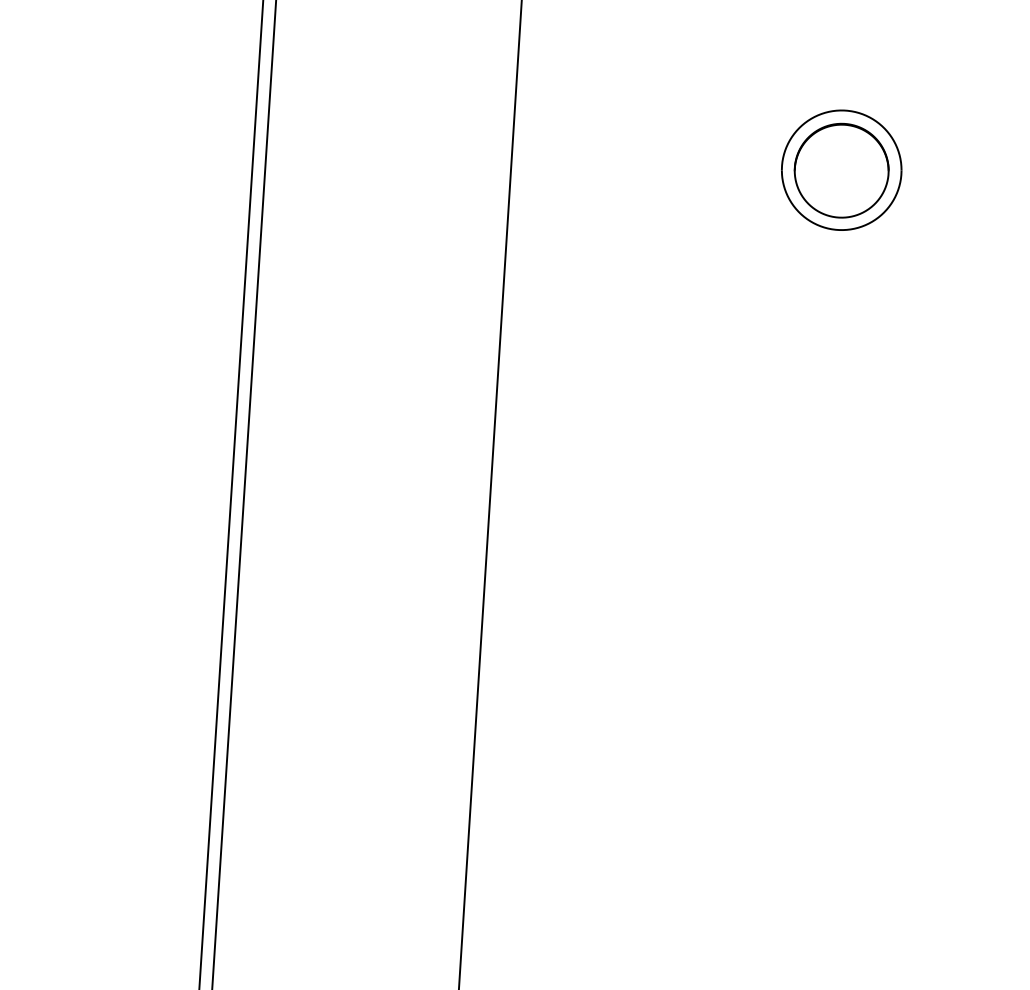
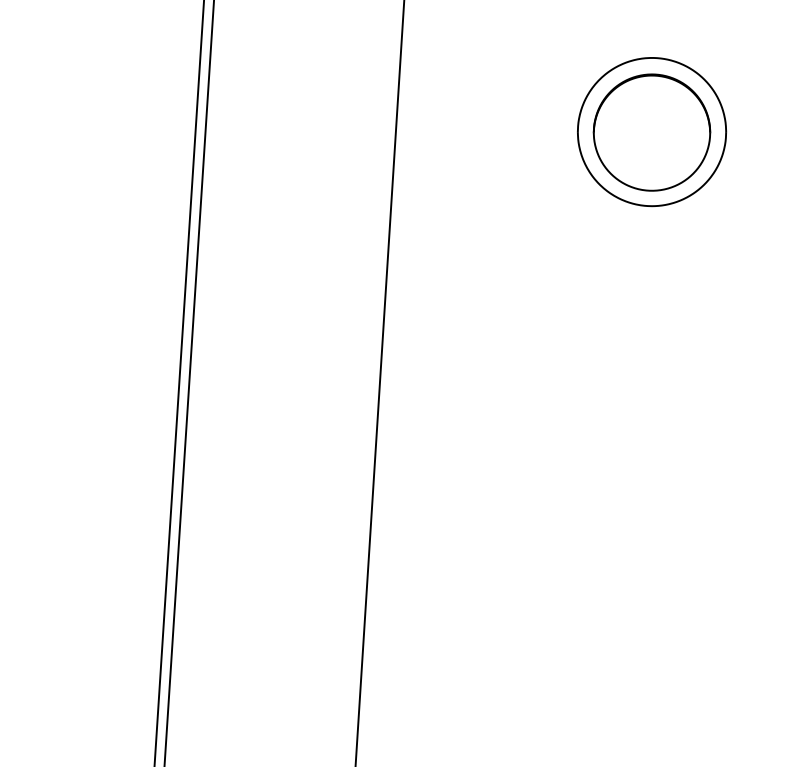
part: (841, 169) -> (651, 131), size x1.6

